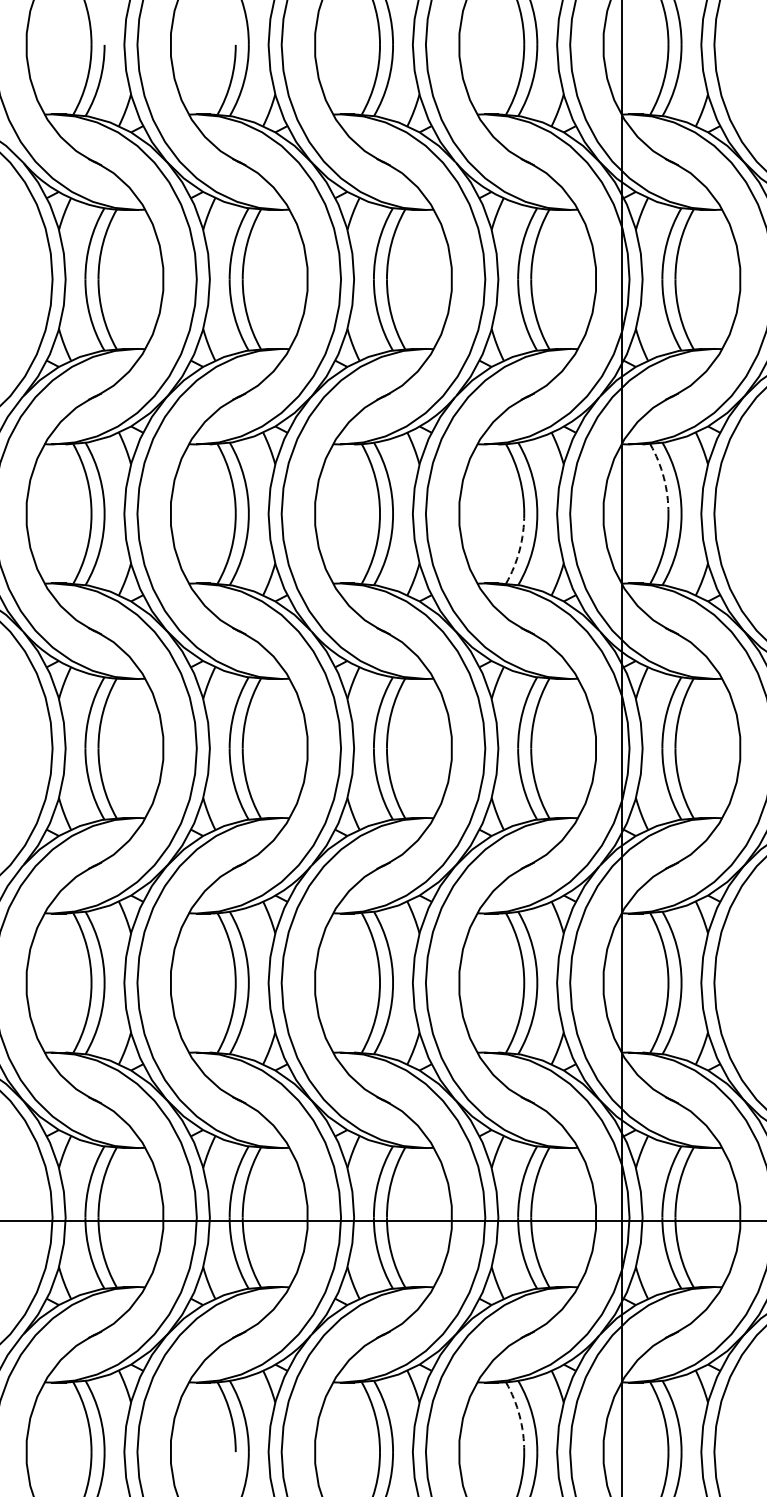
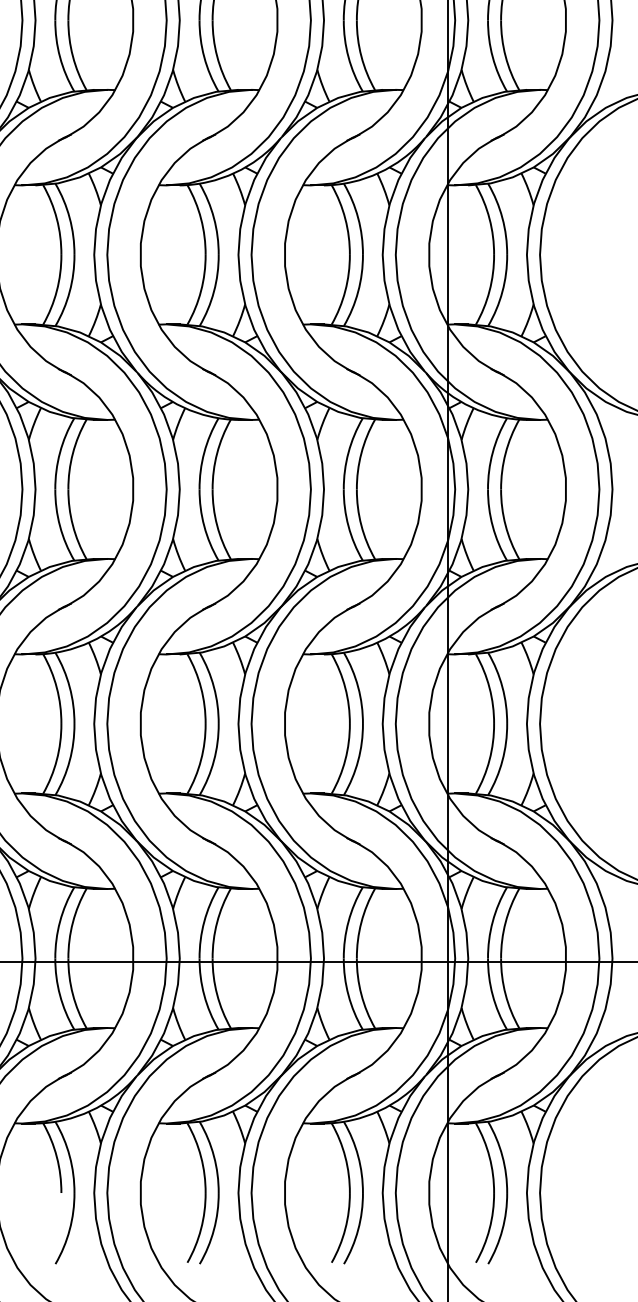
arc: (663, 477) -> (489, 218), dashed -> solid
arc: (519, 550) -> (345, 291), dashed -> solid
arc: (519, 1416) -> (345, 1157), dashed -> solid

